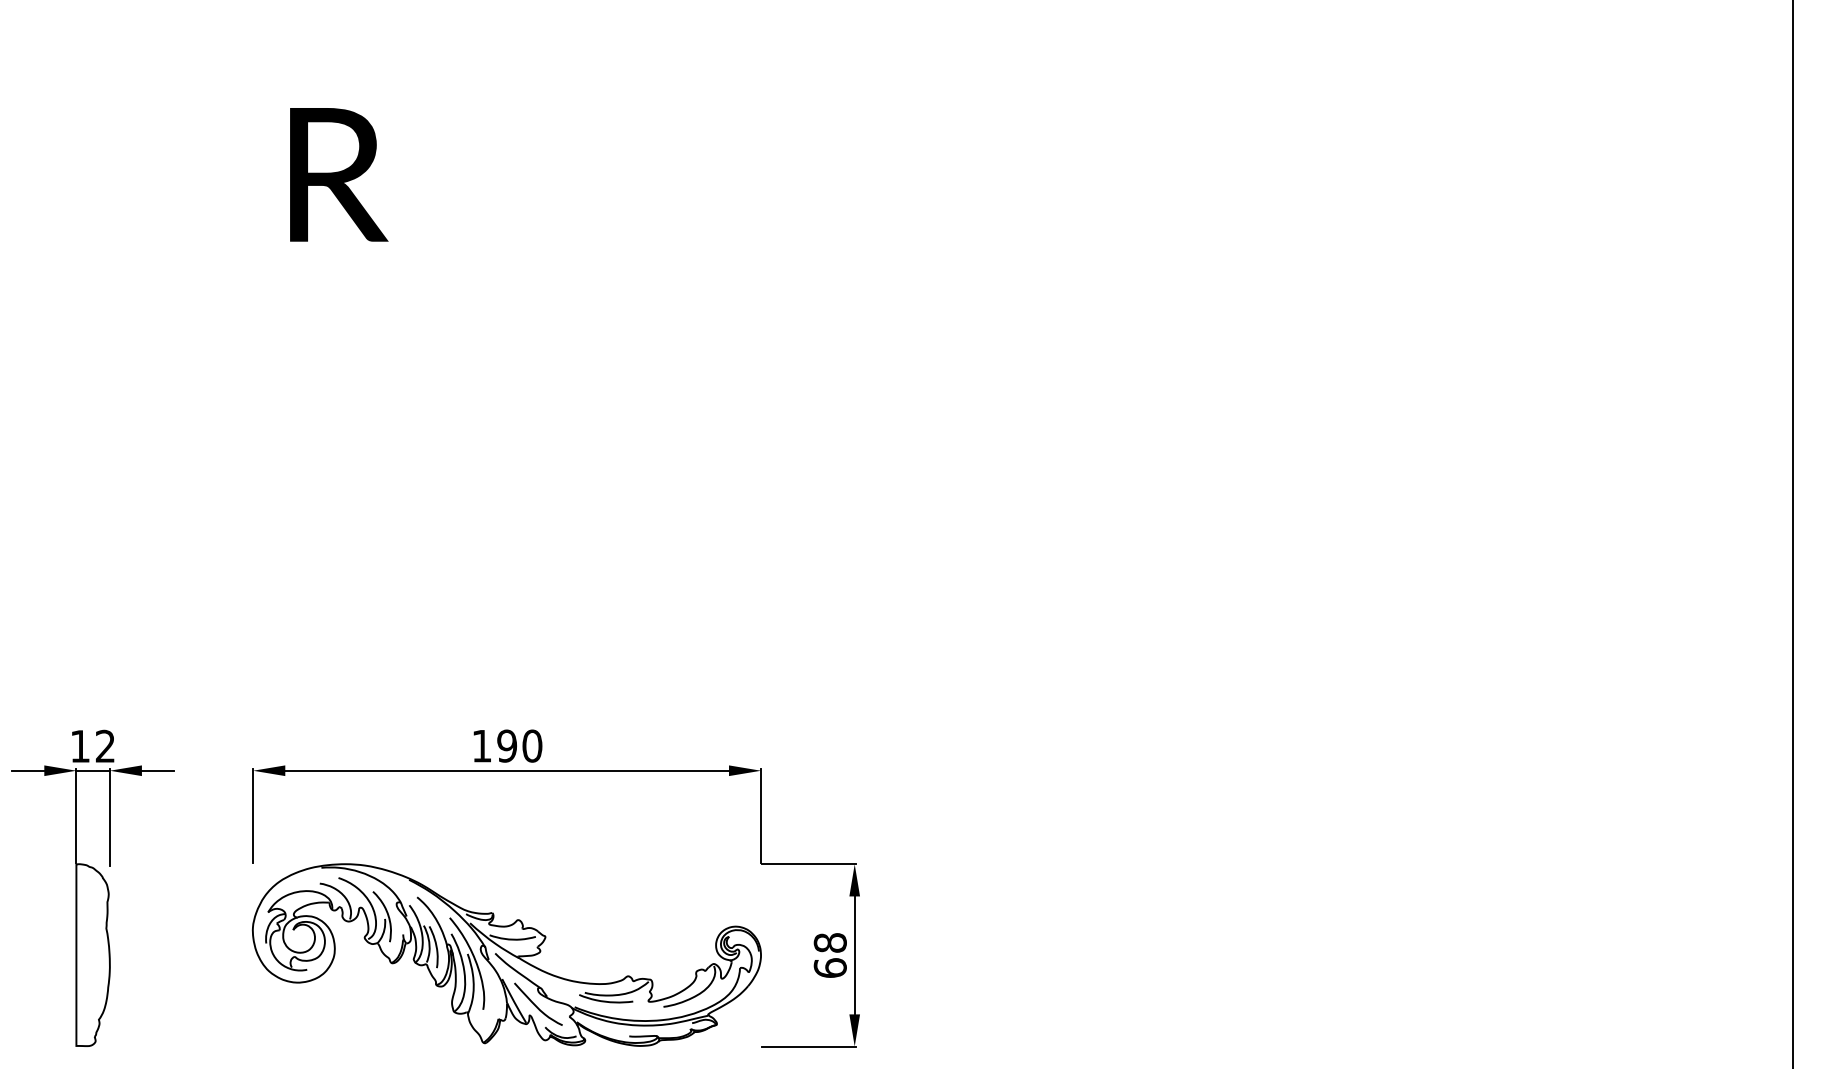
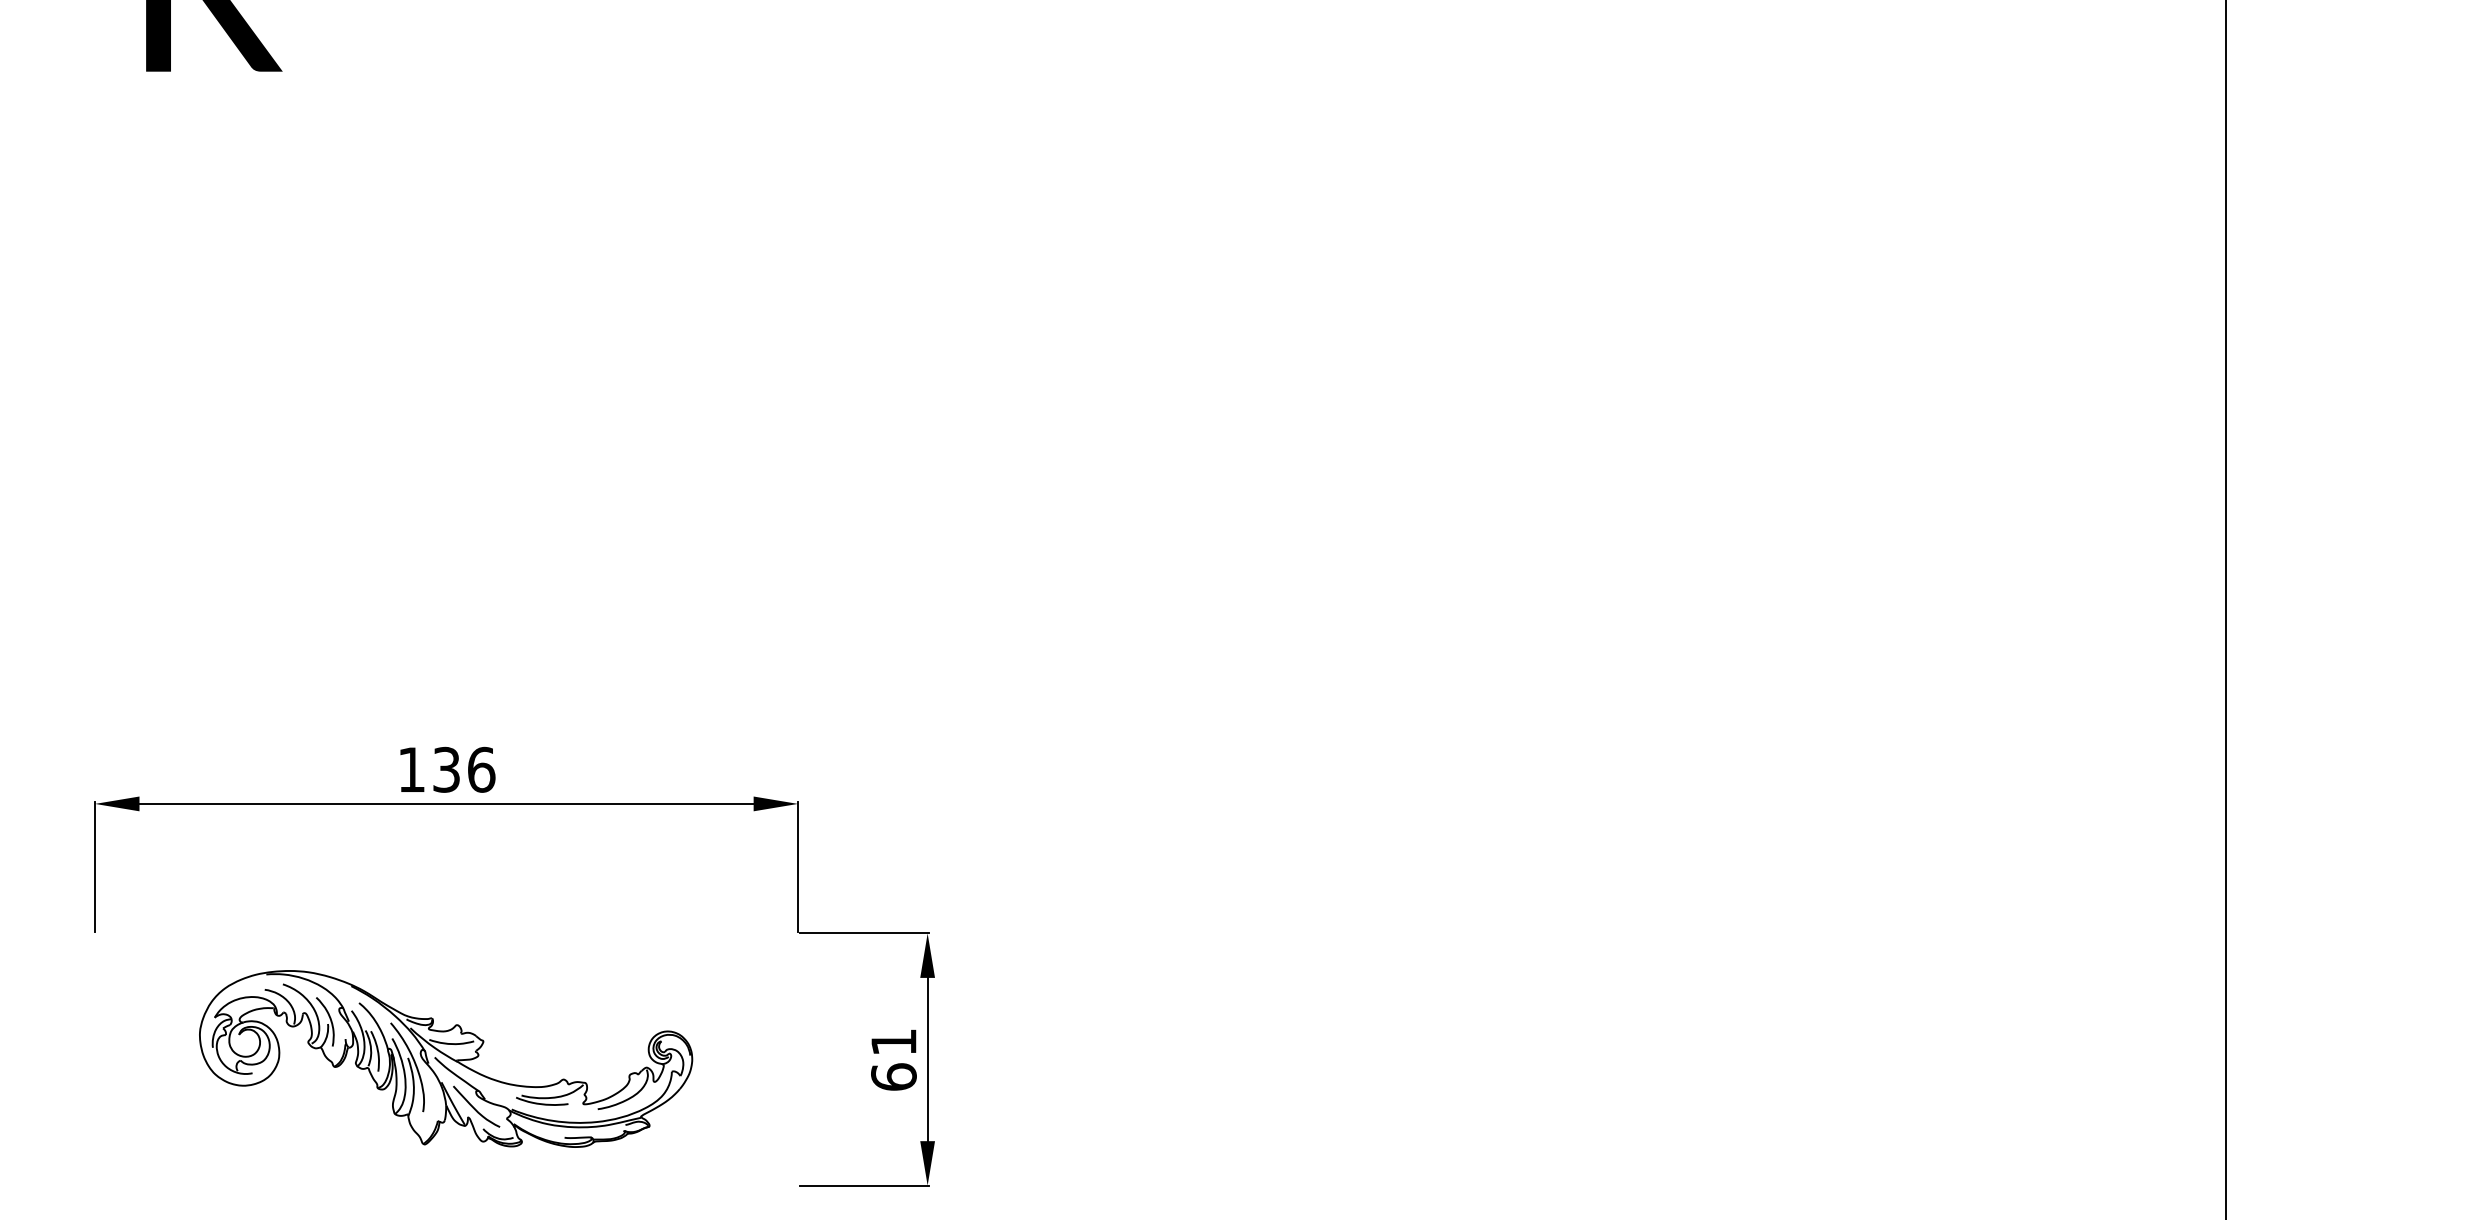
text: (519, 745) -> (463, 768), 190 -> 136
text: (829, 942) -> (892, 1041), 68 -> 61
part: (506, 954) -> (445, 1058), size x0.7

